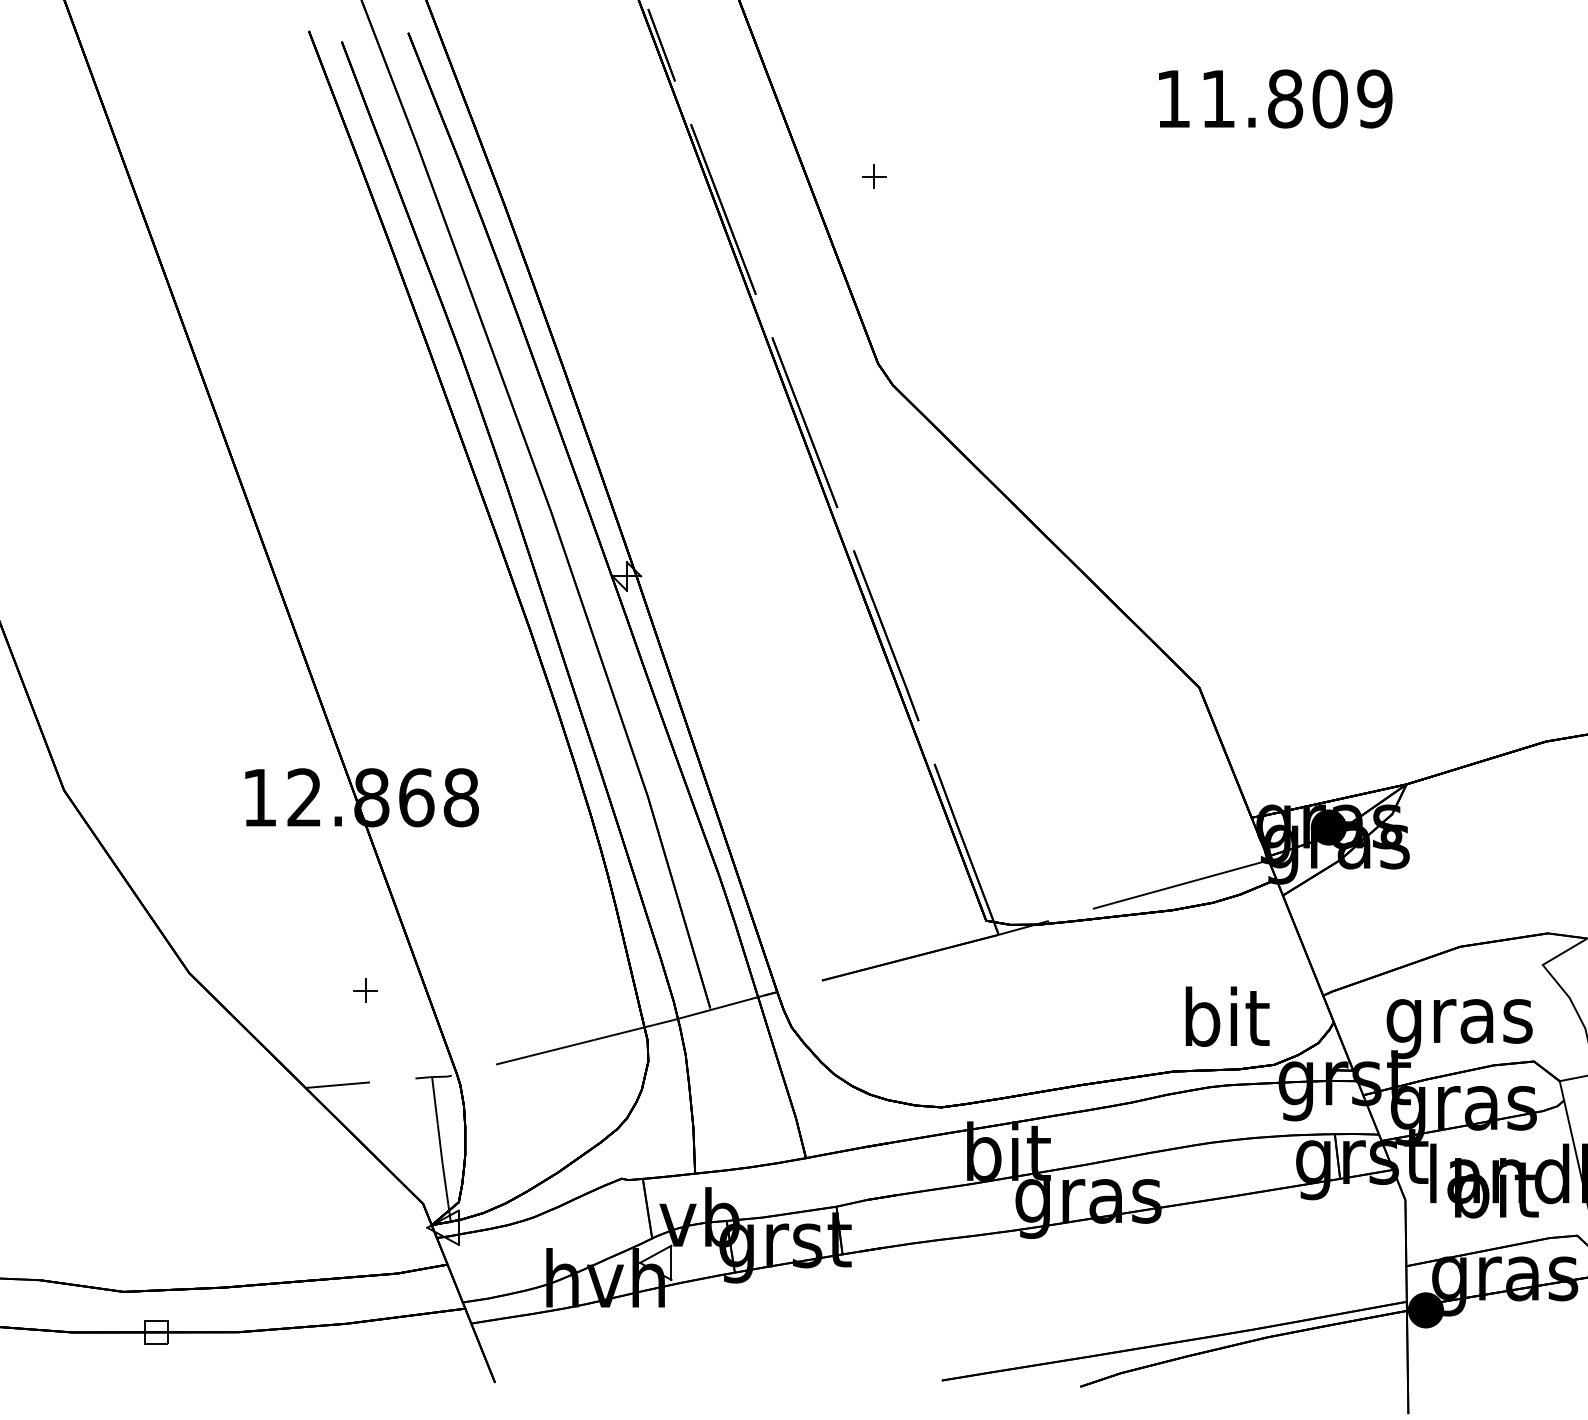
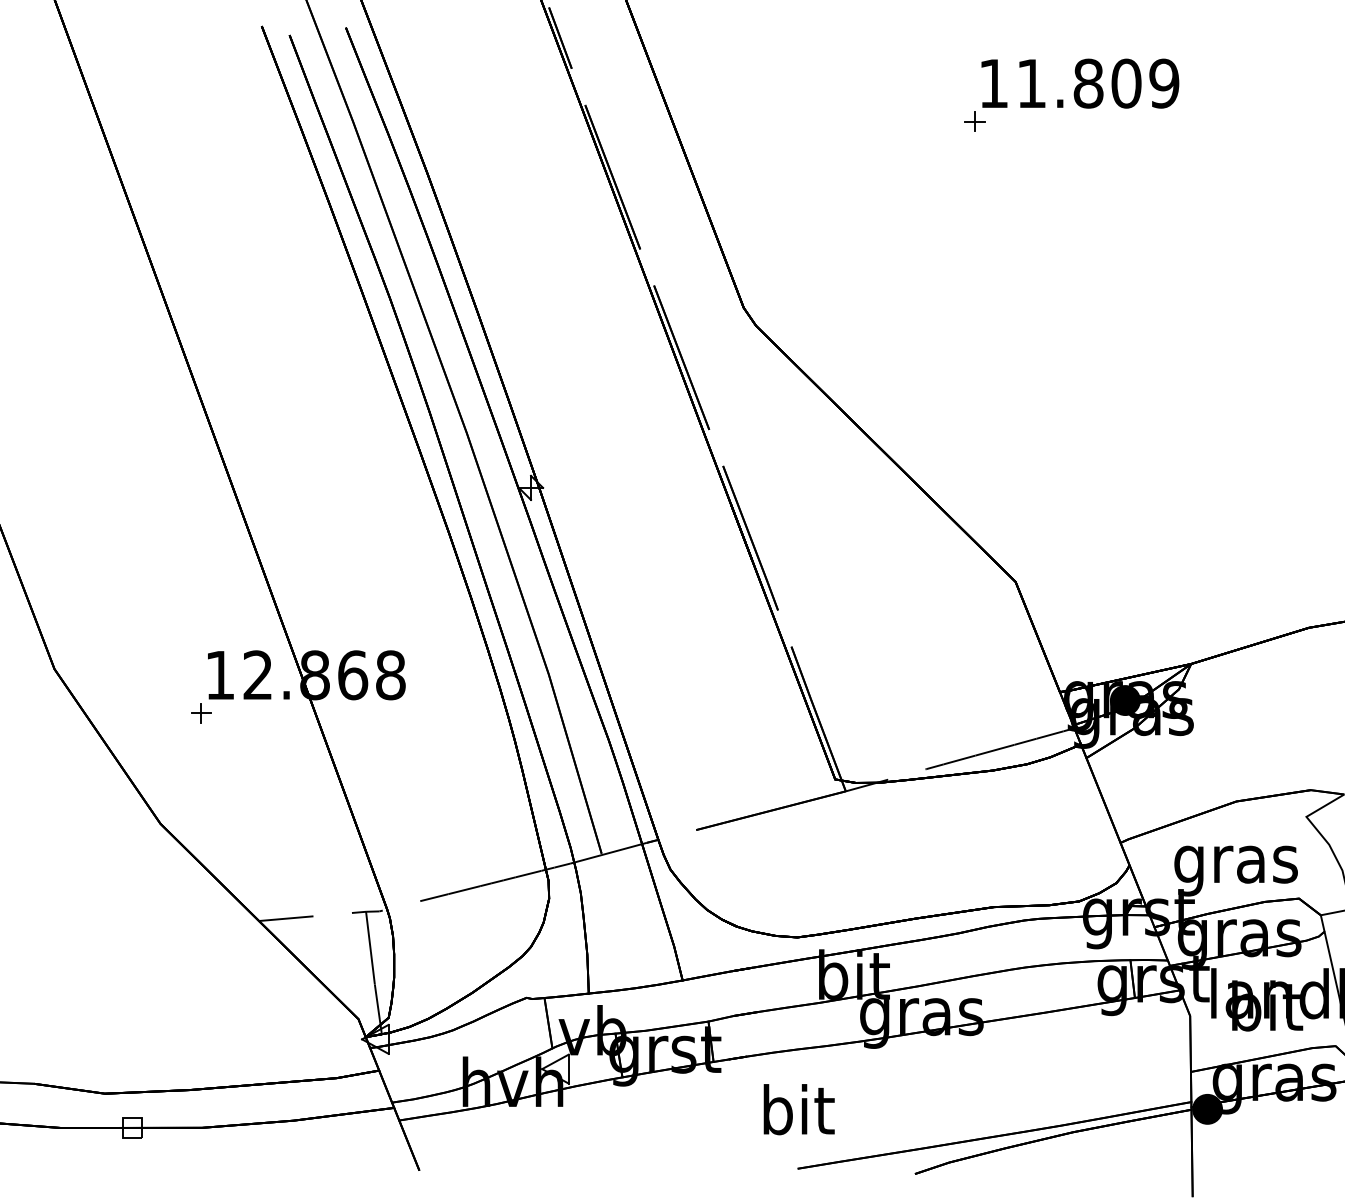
part: (874, 176) -> (975, 121), moved
part: (365, 990) -> (201, 713), moved
text: (1227, 1016) -> (799, 1109), moved

